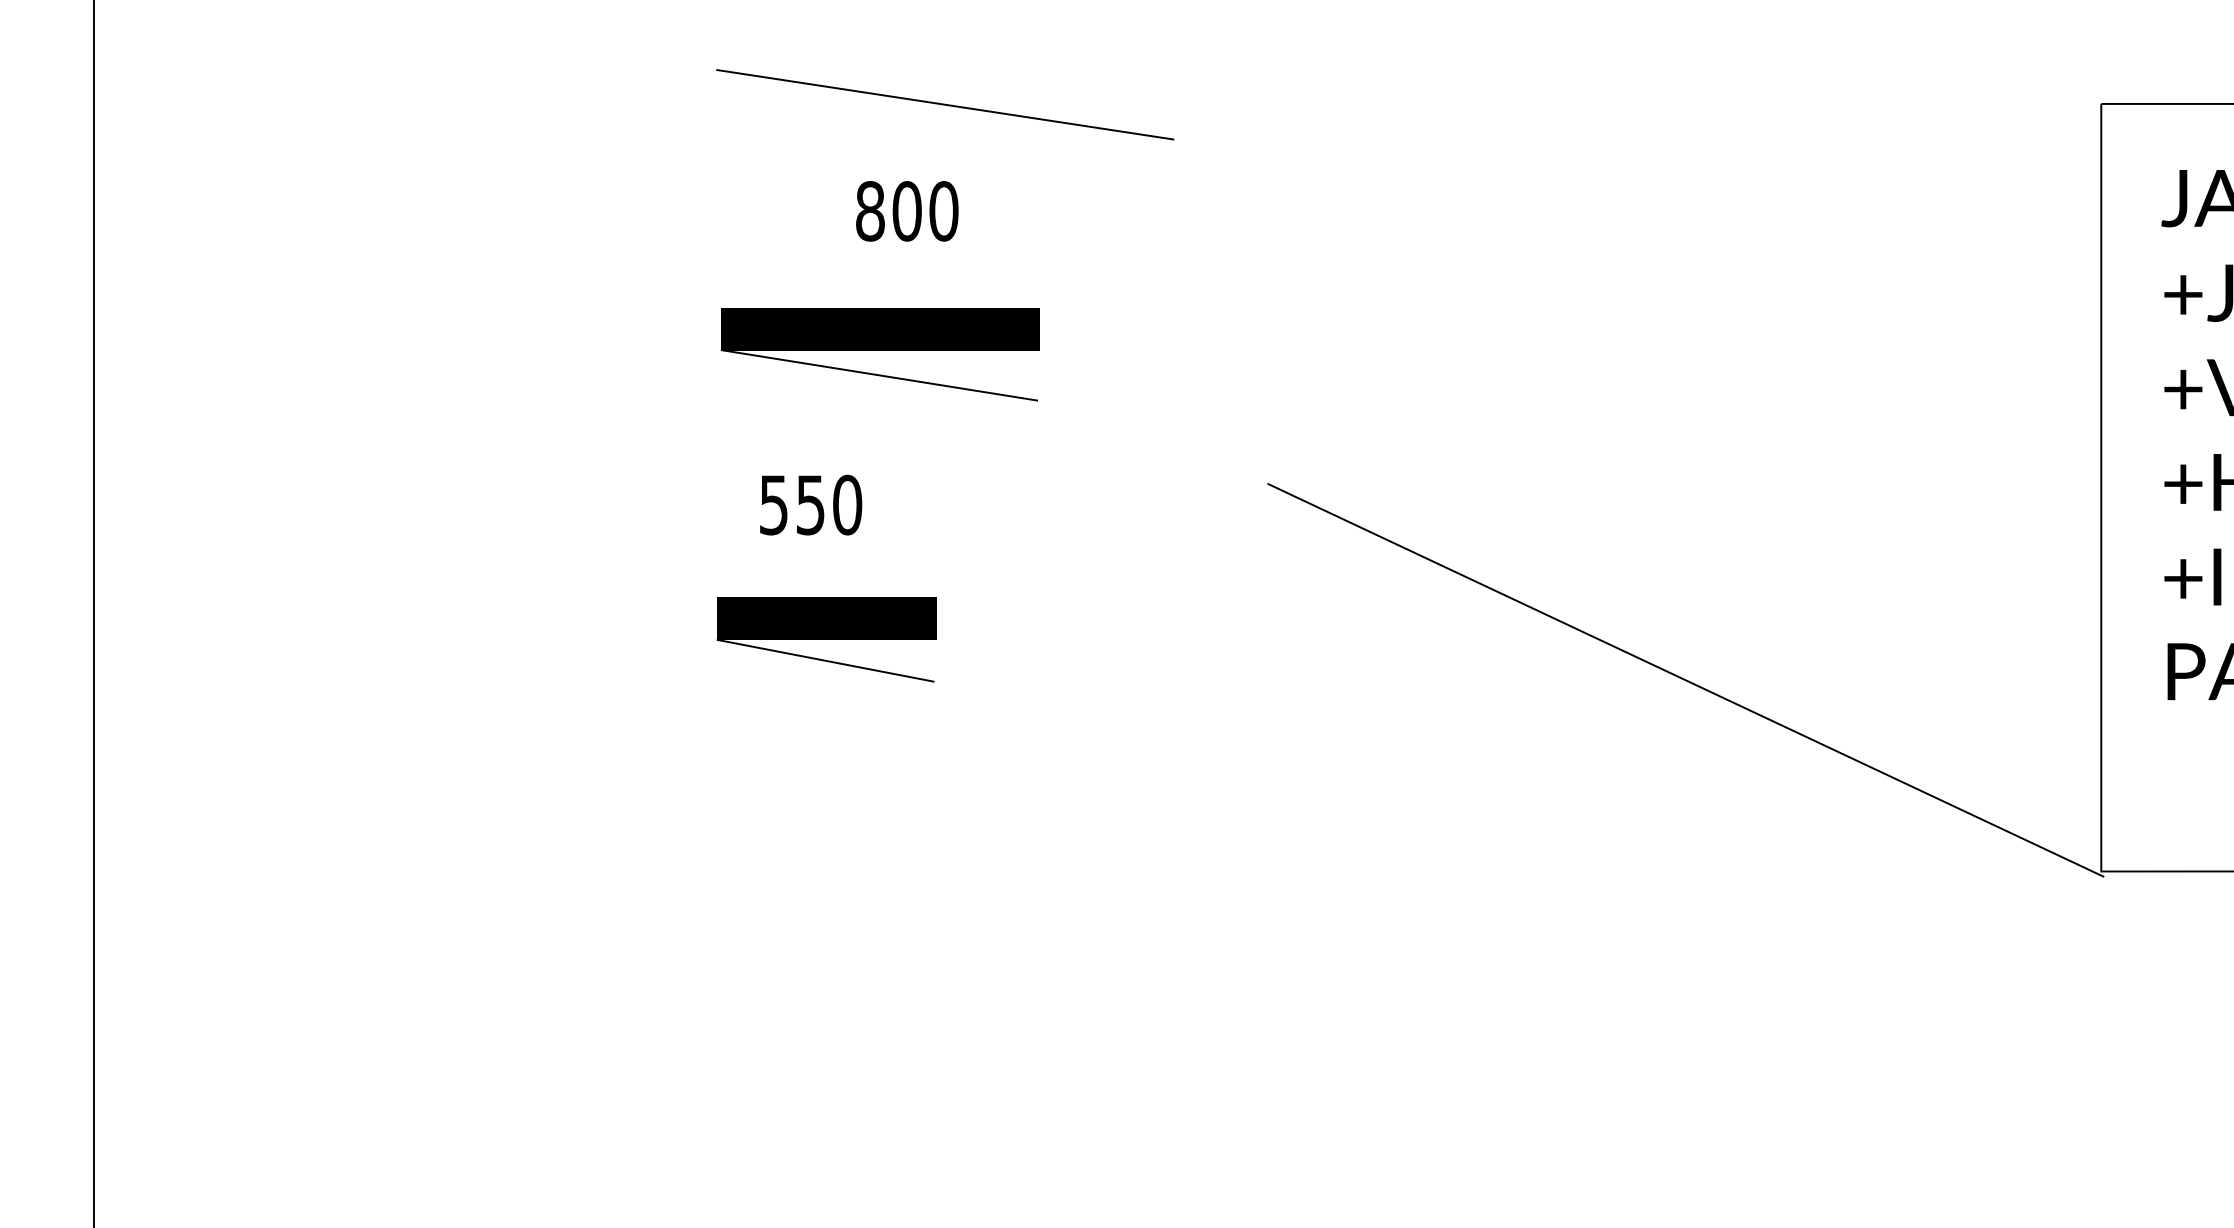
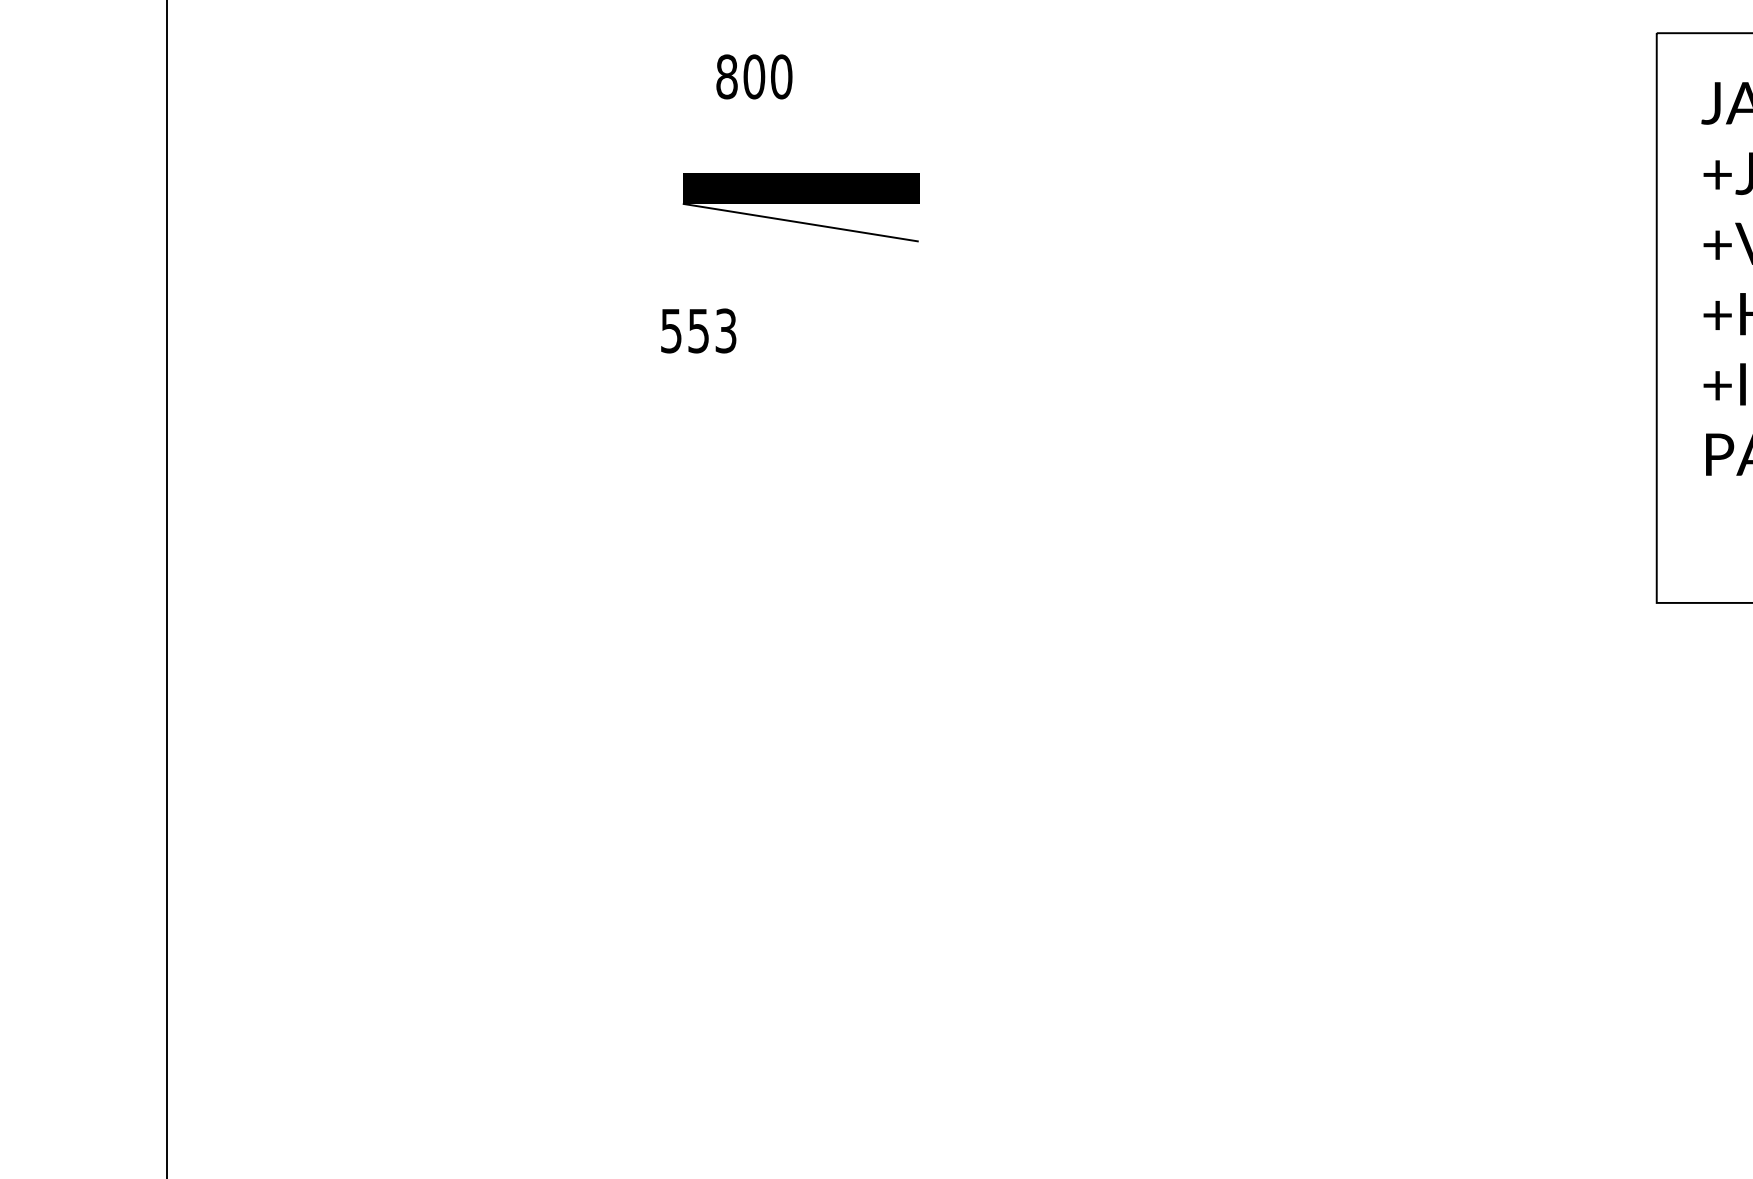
line: (945, 104) -> (798, 33), removed
text: (907, 210) -> (754, 76), moved
part: (879, 354) -> (800, 207), moved
text: (846, 504) -> (725, 330), 550 -> 553
part: (825, 639) -> (709, 430), removed
line: (1686, 679) -> (1348, 460), removed

